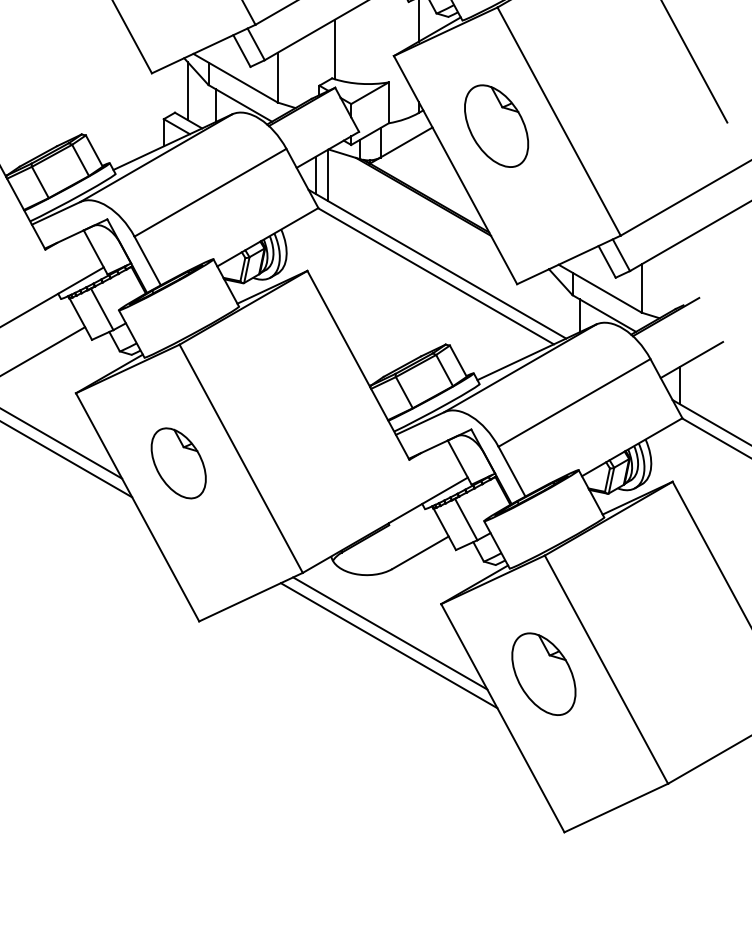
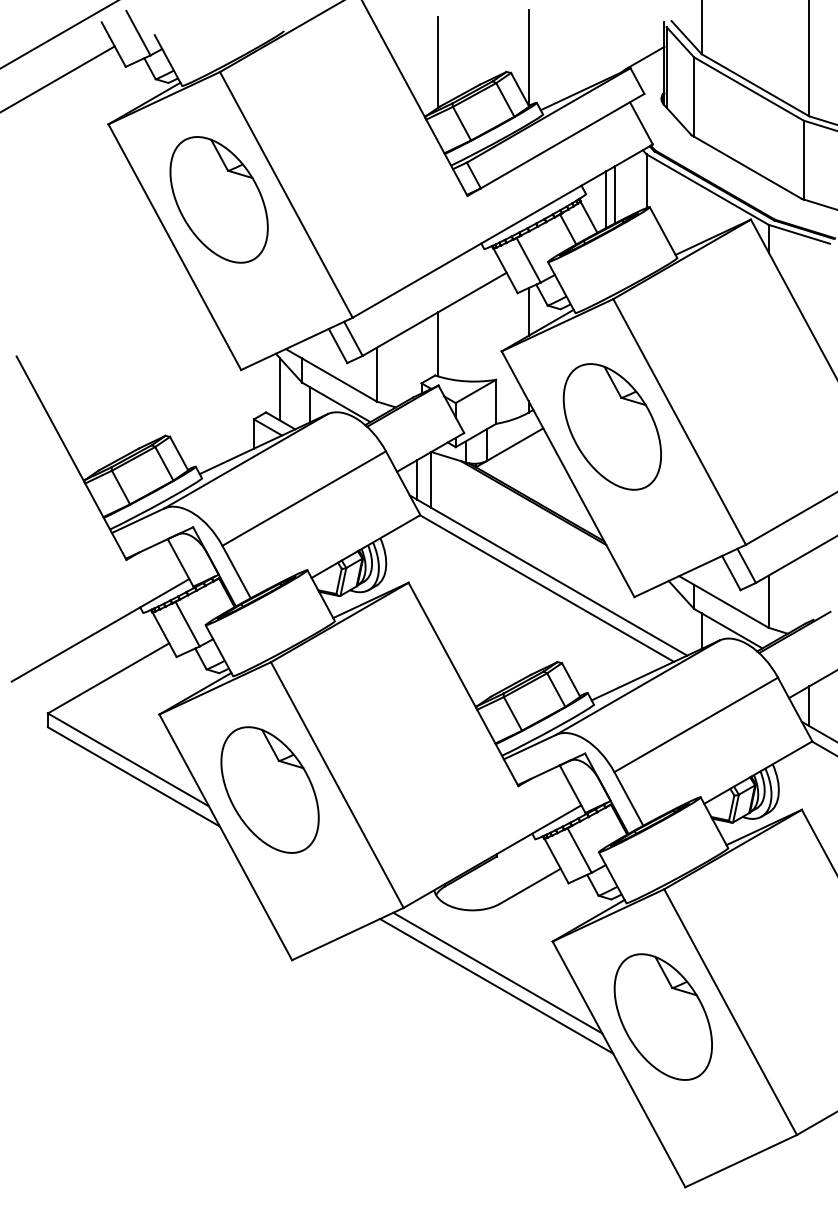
part: (495, 125) -> (611, 426), size x1.43
part: (178, 462) -> (269, 789), size x1.67
part: (543, 673) -> (662, 1016), size x1.43

